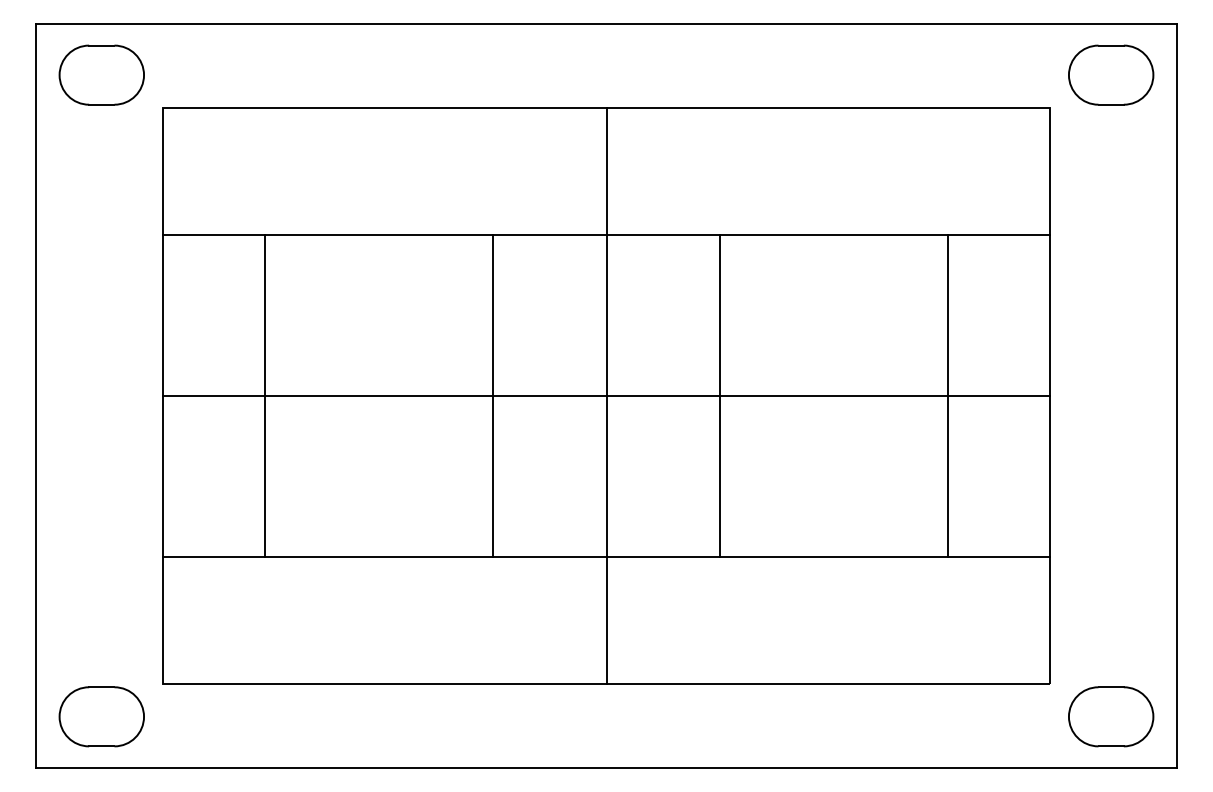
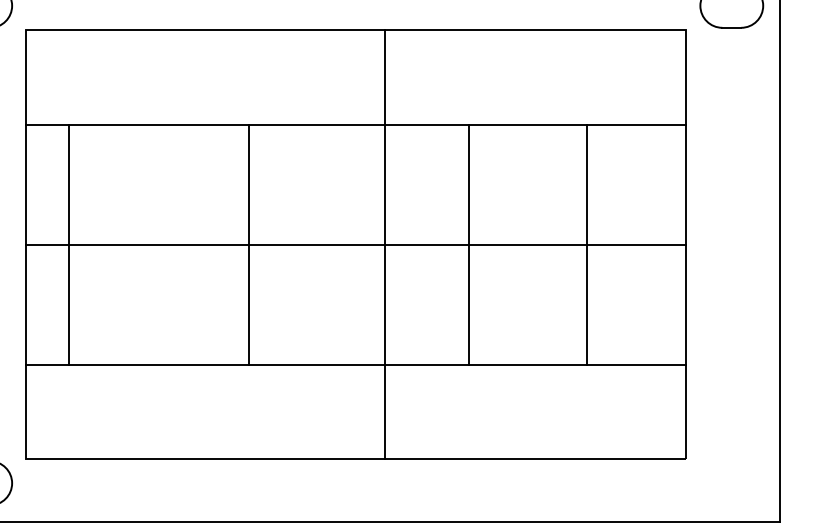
line: (264, 395) -> (69, 244), moved
line: (492, 395) -> (249, 244), moved
line: (606, 395) -> (384, 244), moved
line: (720, 395) -> (469, 244), moved
line: (948, 395) -> (586, 244), moved
part: (1111, 716) -> (732, 483), removed

